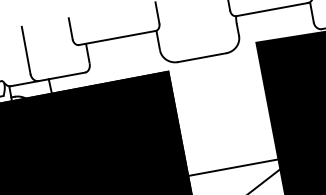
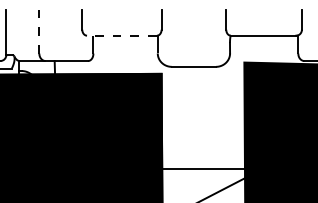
line: (116, 37) -> (121, 35), solid -> dashed
line: (26, 49) -> (39, 31), solid -> dashed

